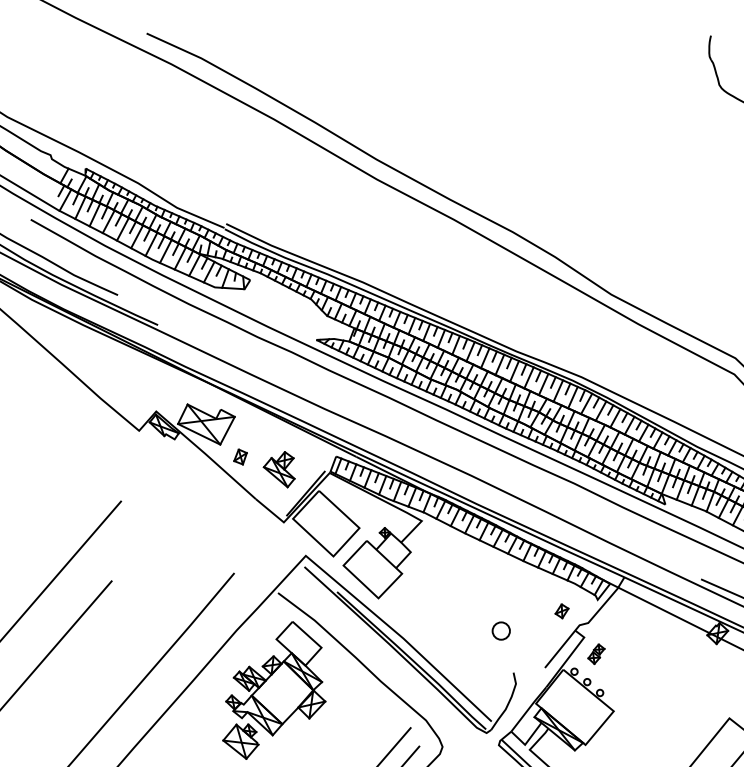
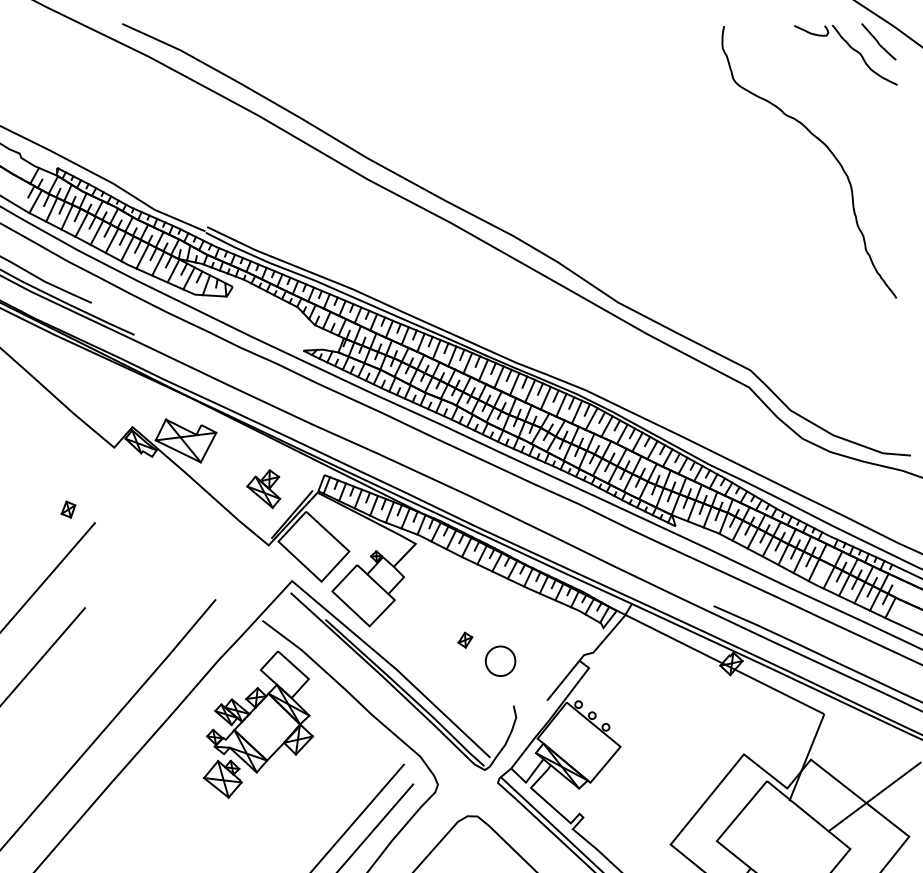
part: (240, 456) -> (68, 509), moved
part: (562, 610) -> (465, 639), moved
circle: (501, 631) -> (500, 661), size x1.6
part: (595, 653) -> (601, 685), removed

